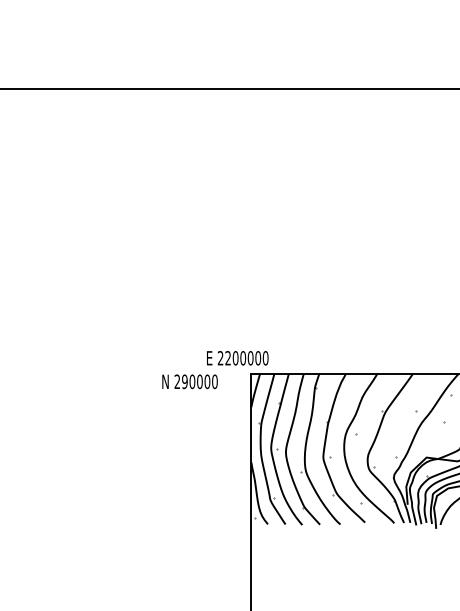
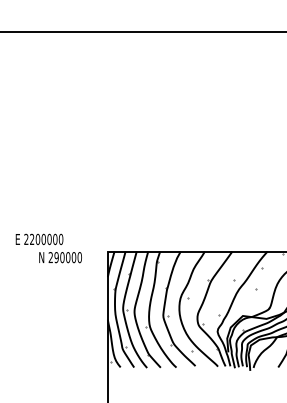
text: (237, 358) -> (39, 239), moved

